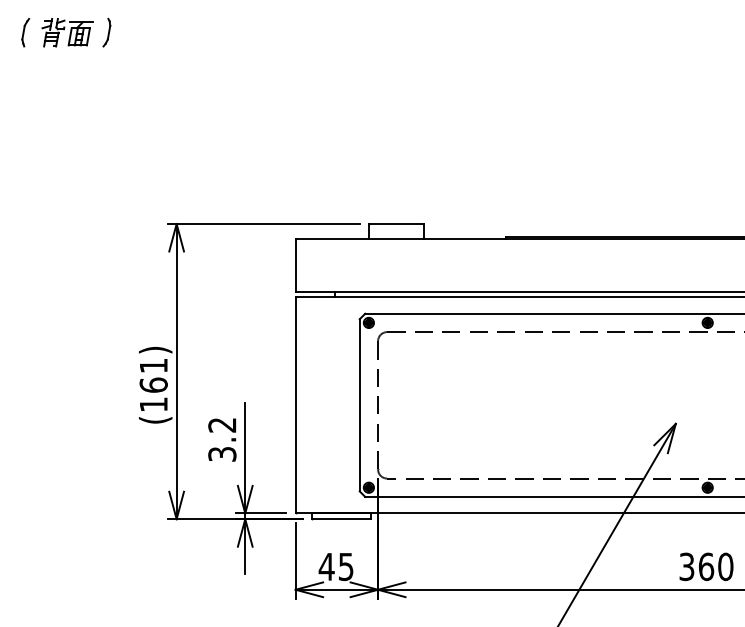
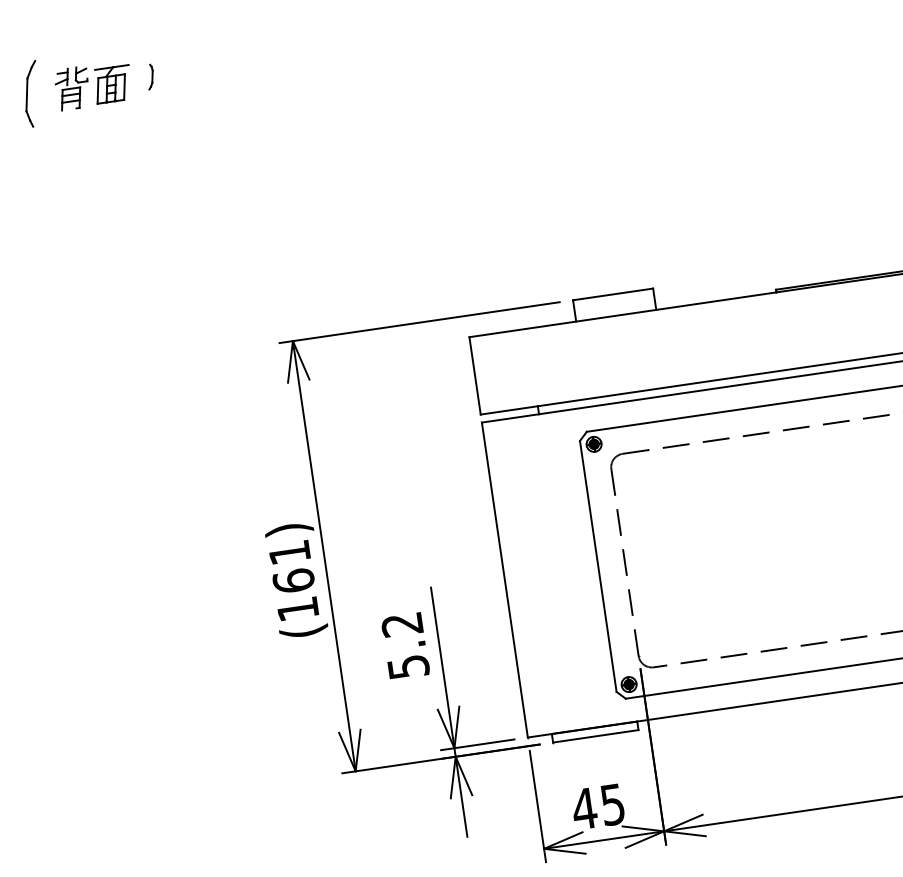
part: (25, 32) -> (31, 94), size x1.6
part: (106, 32) -> (149, 76), size x0.6
text: (221, 454) -> (407, 667), 3.2 -> 5.2

